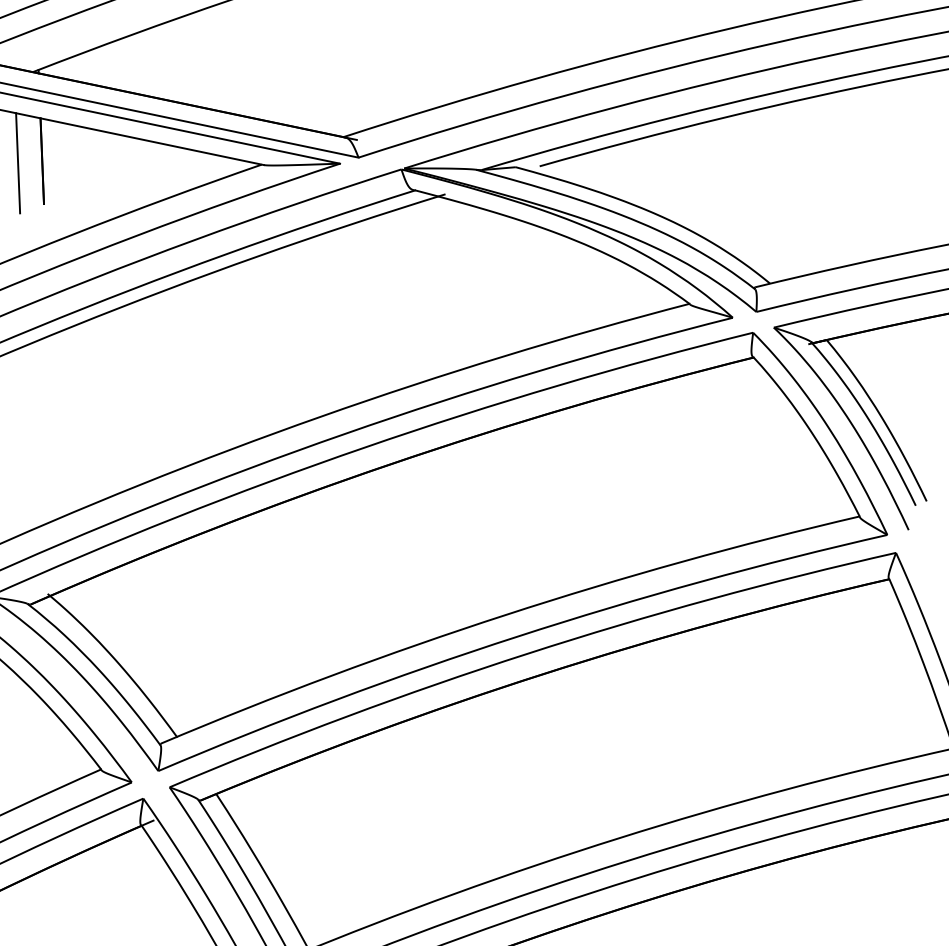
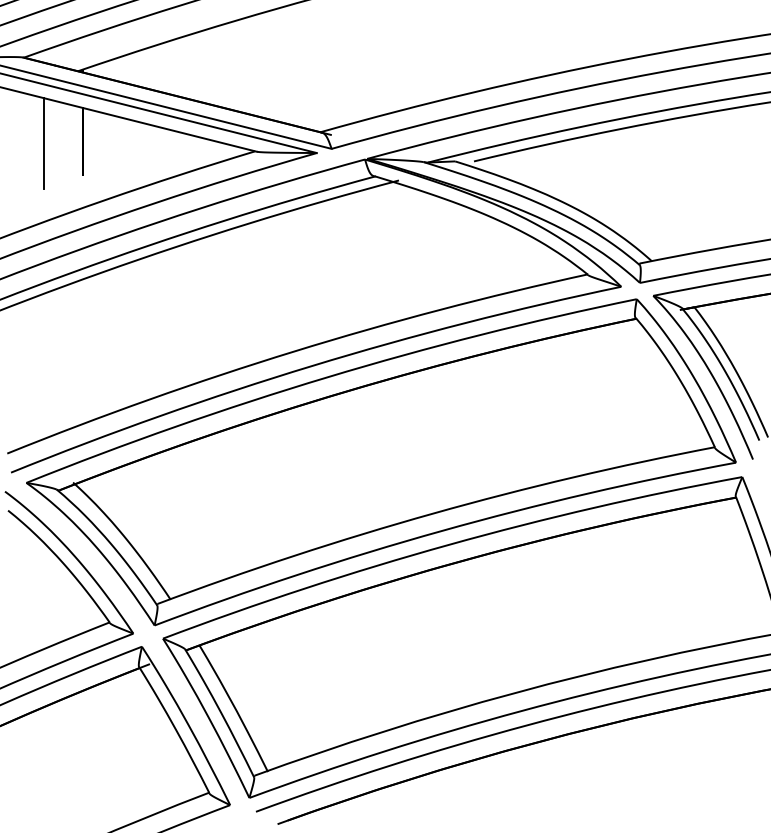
line: (18, 163) -> (63, 142), removed

